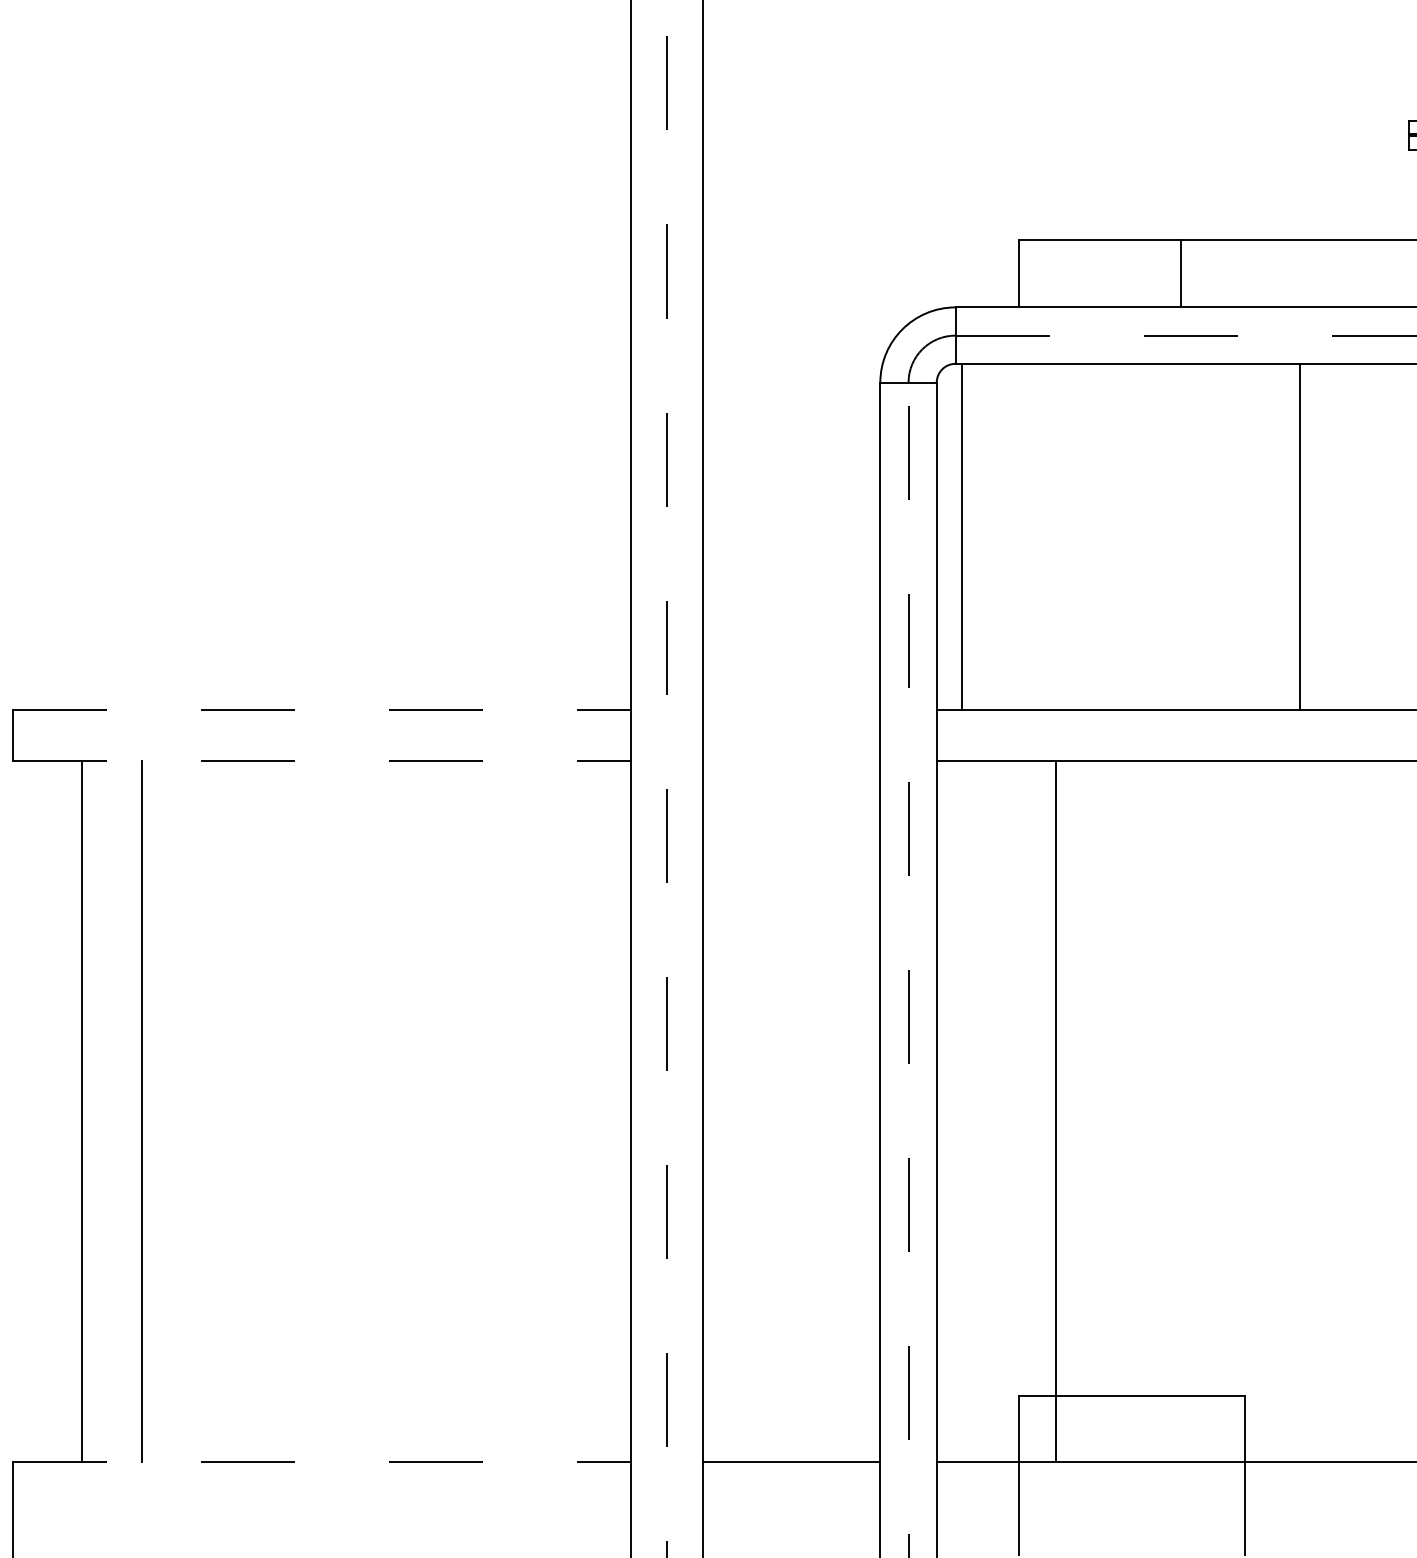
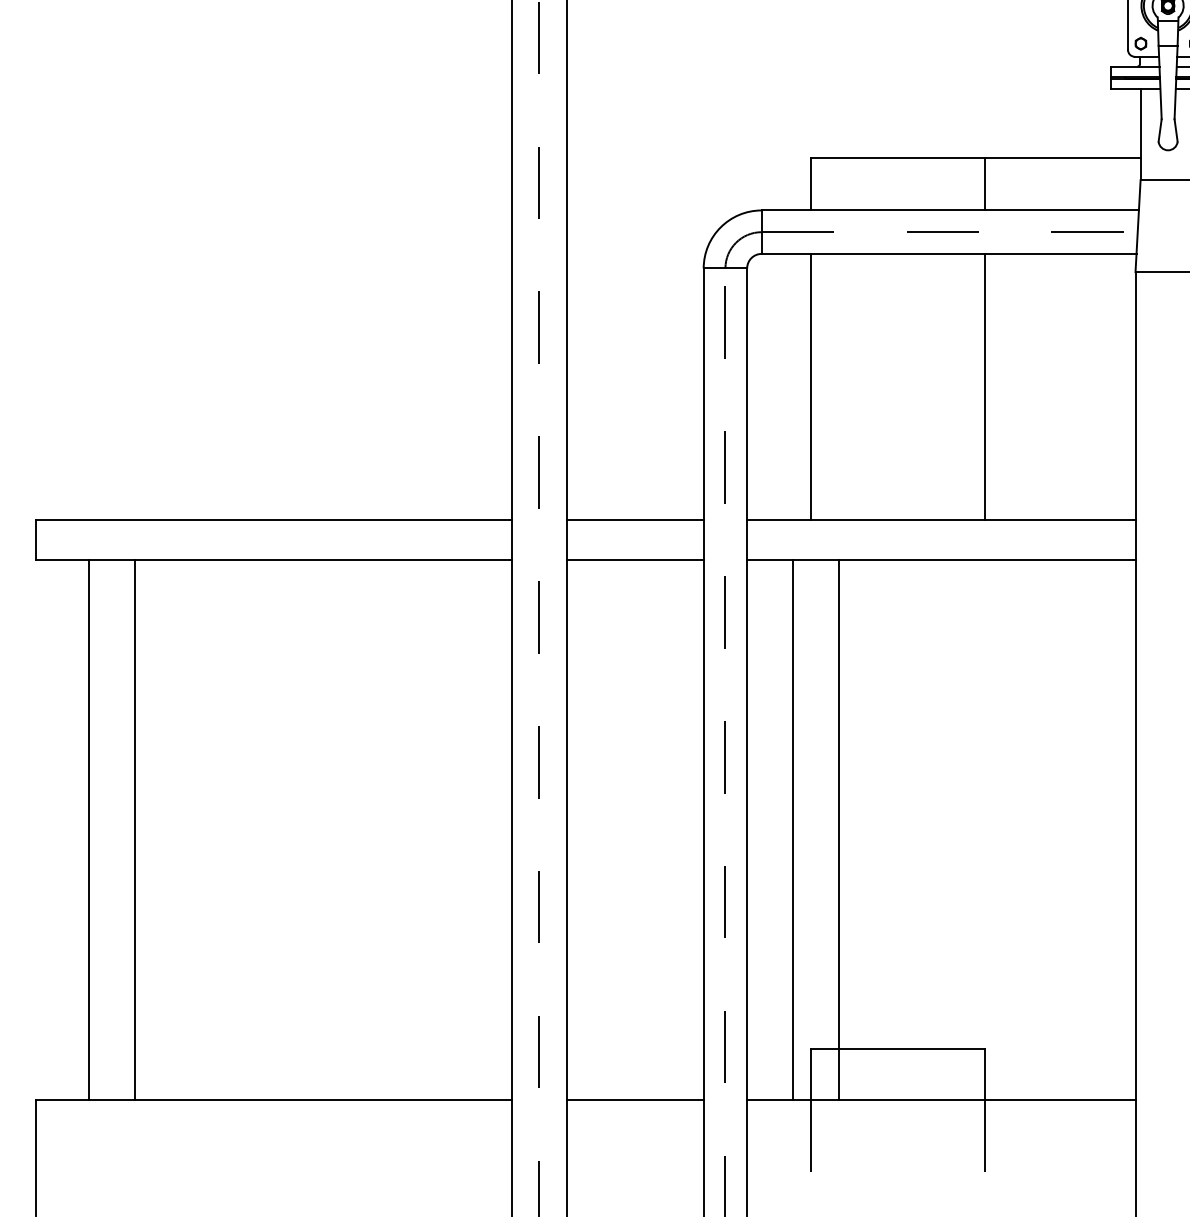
line: (1181, 273) -> (984, 184), moved
line: (961, 535) -> (810, 386), moved
line: (1299, 535) -> (984, 386), moved
line: (323, 709) -> (274, 520), dashed -> solid
line: (790, 709) -> (634, 520), added
line: (323, 761) -> (274, 560), dashed -> solid
line: (790, 761) -> (634, 560), added
line: (996, 1110) -> (793, 829), added
line: (323, 1461) -> (274, 1099), dashed -> solid

